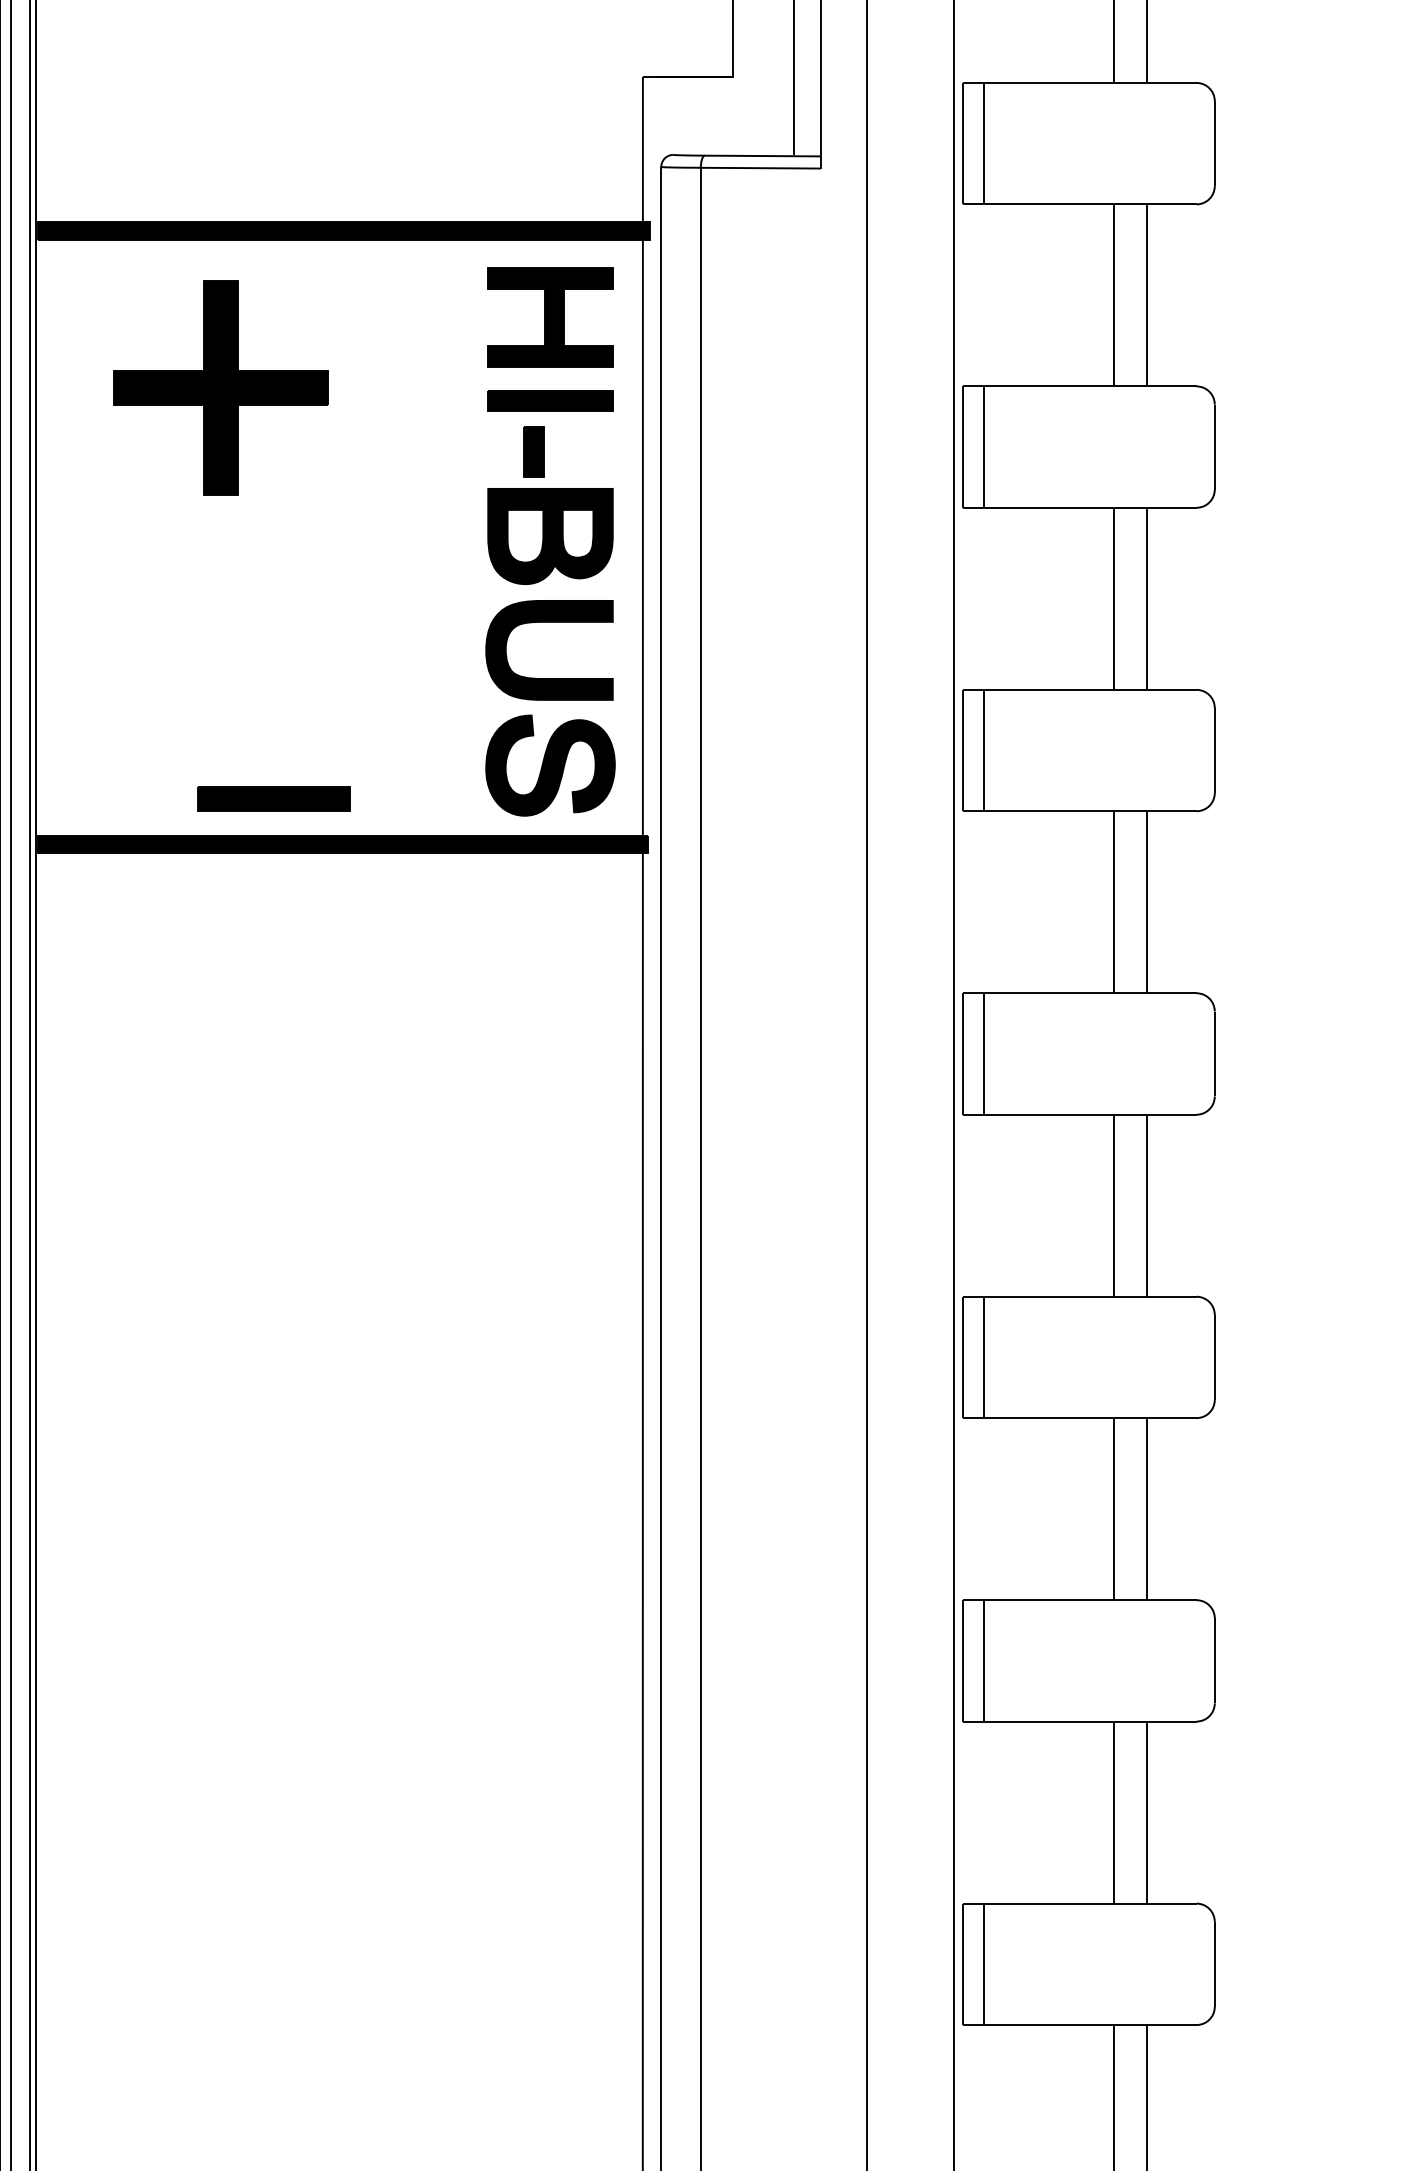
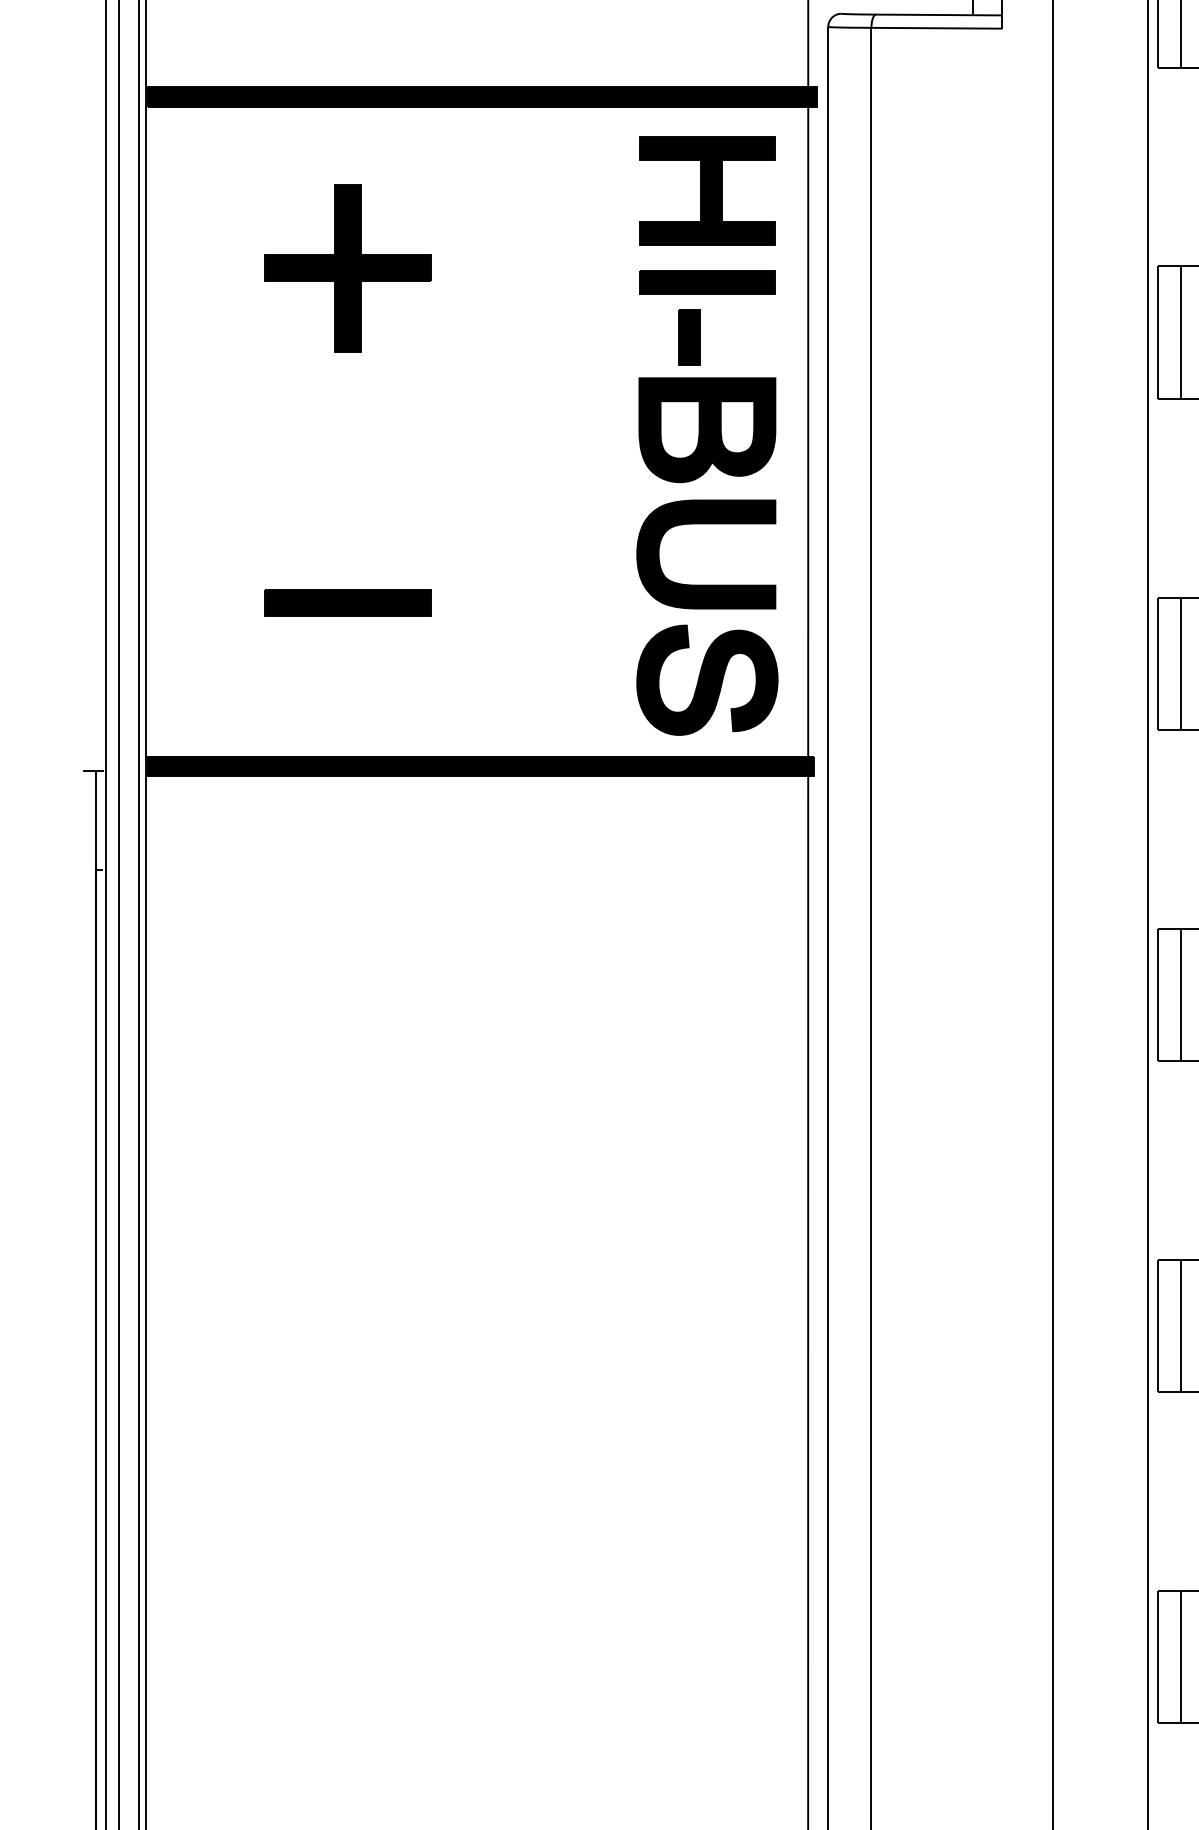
part: (220, 388) -> (347, 268), size x0.71
part: (273, 798) -> (347, 602), moved

